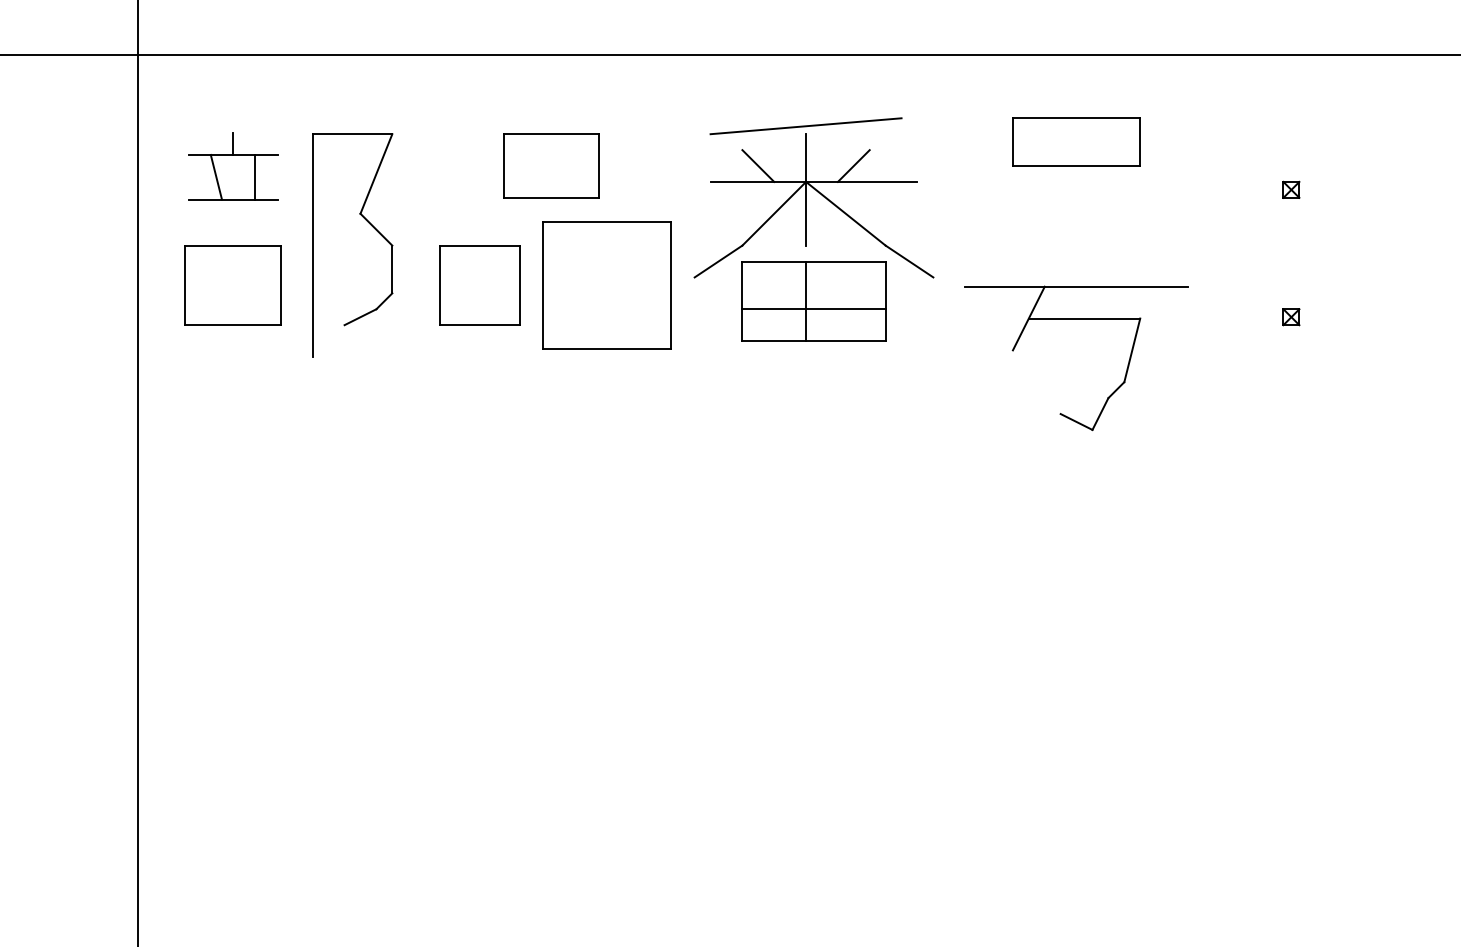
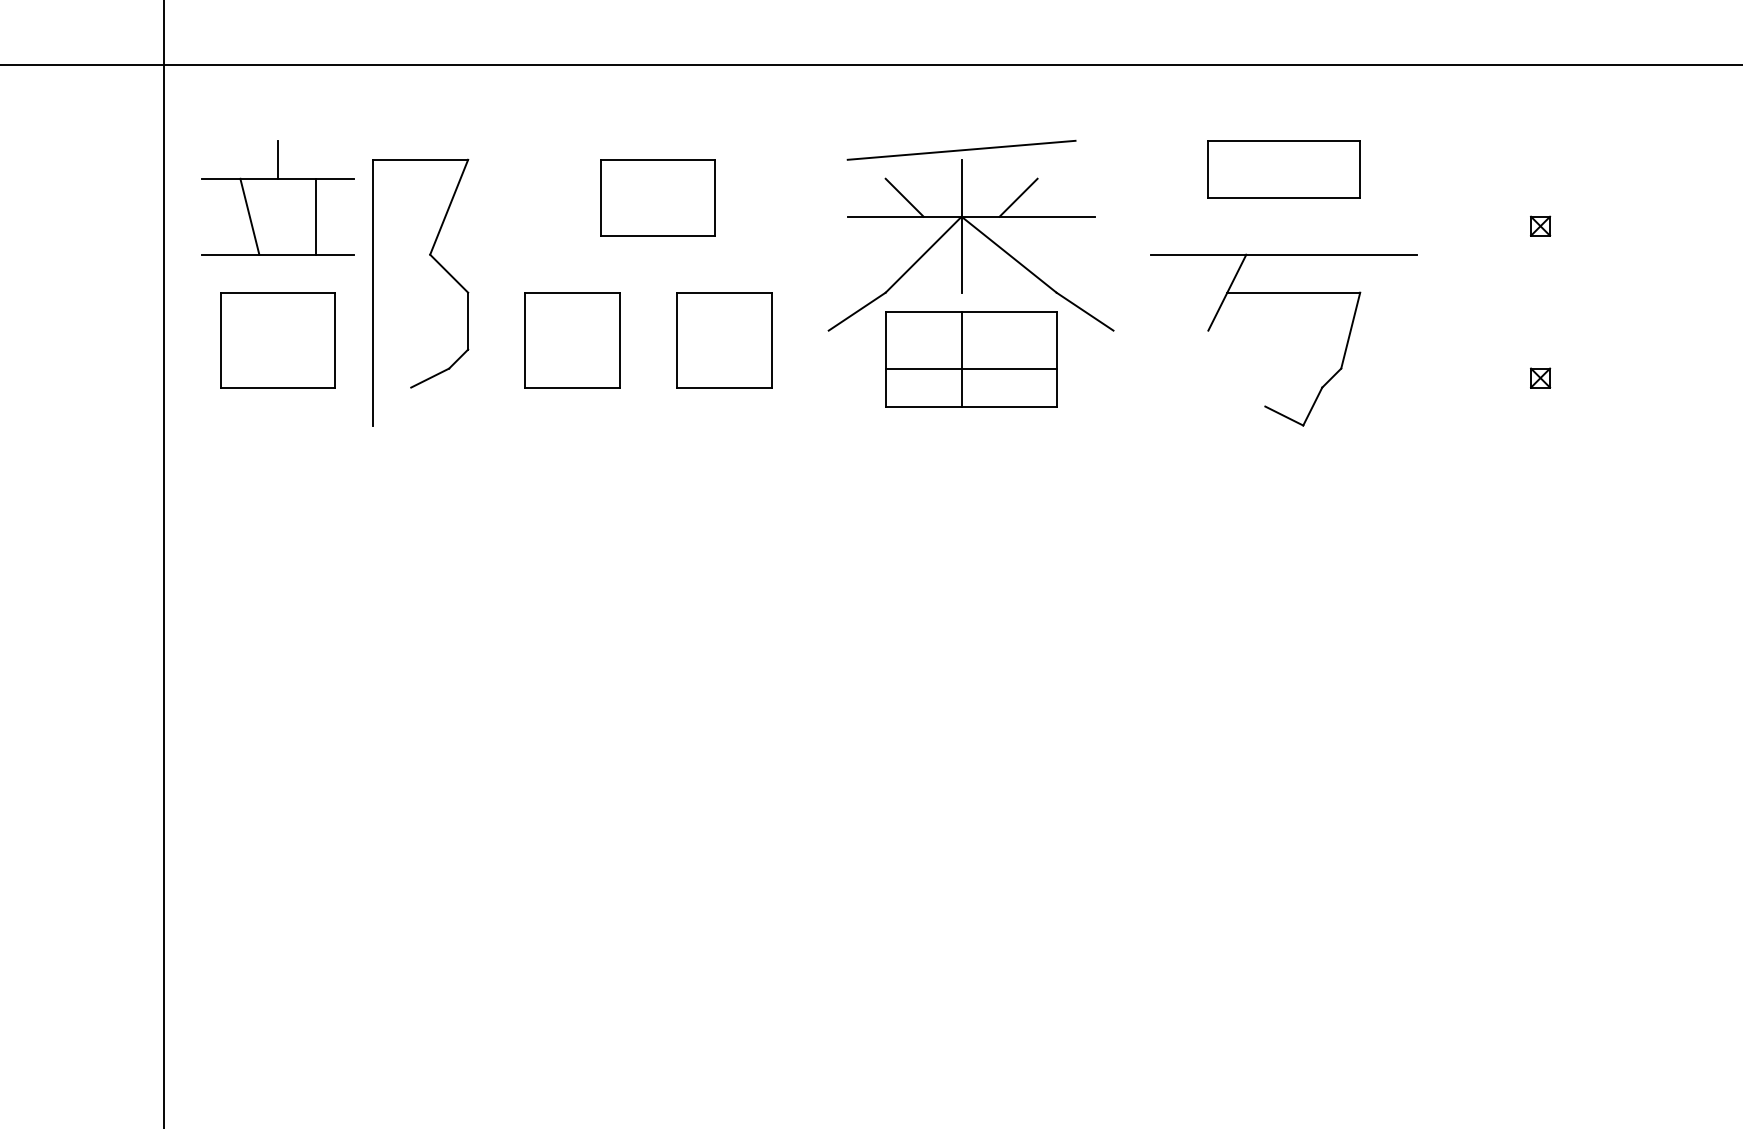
part: (232, 165) -> (277, 197), size x1.43
part: (607, 285) -> (724, 340), size x0.62
part: (1075, 319) -> (1283, 293), moved

